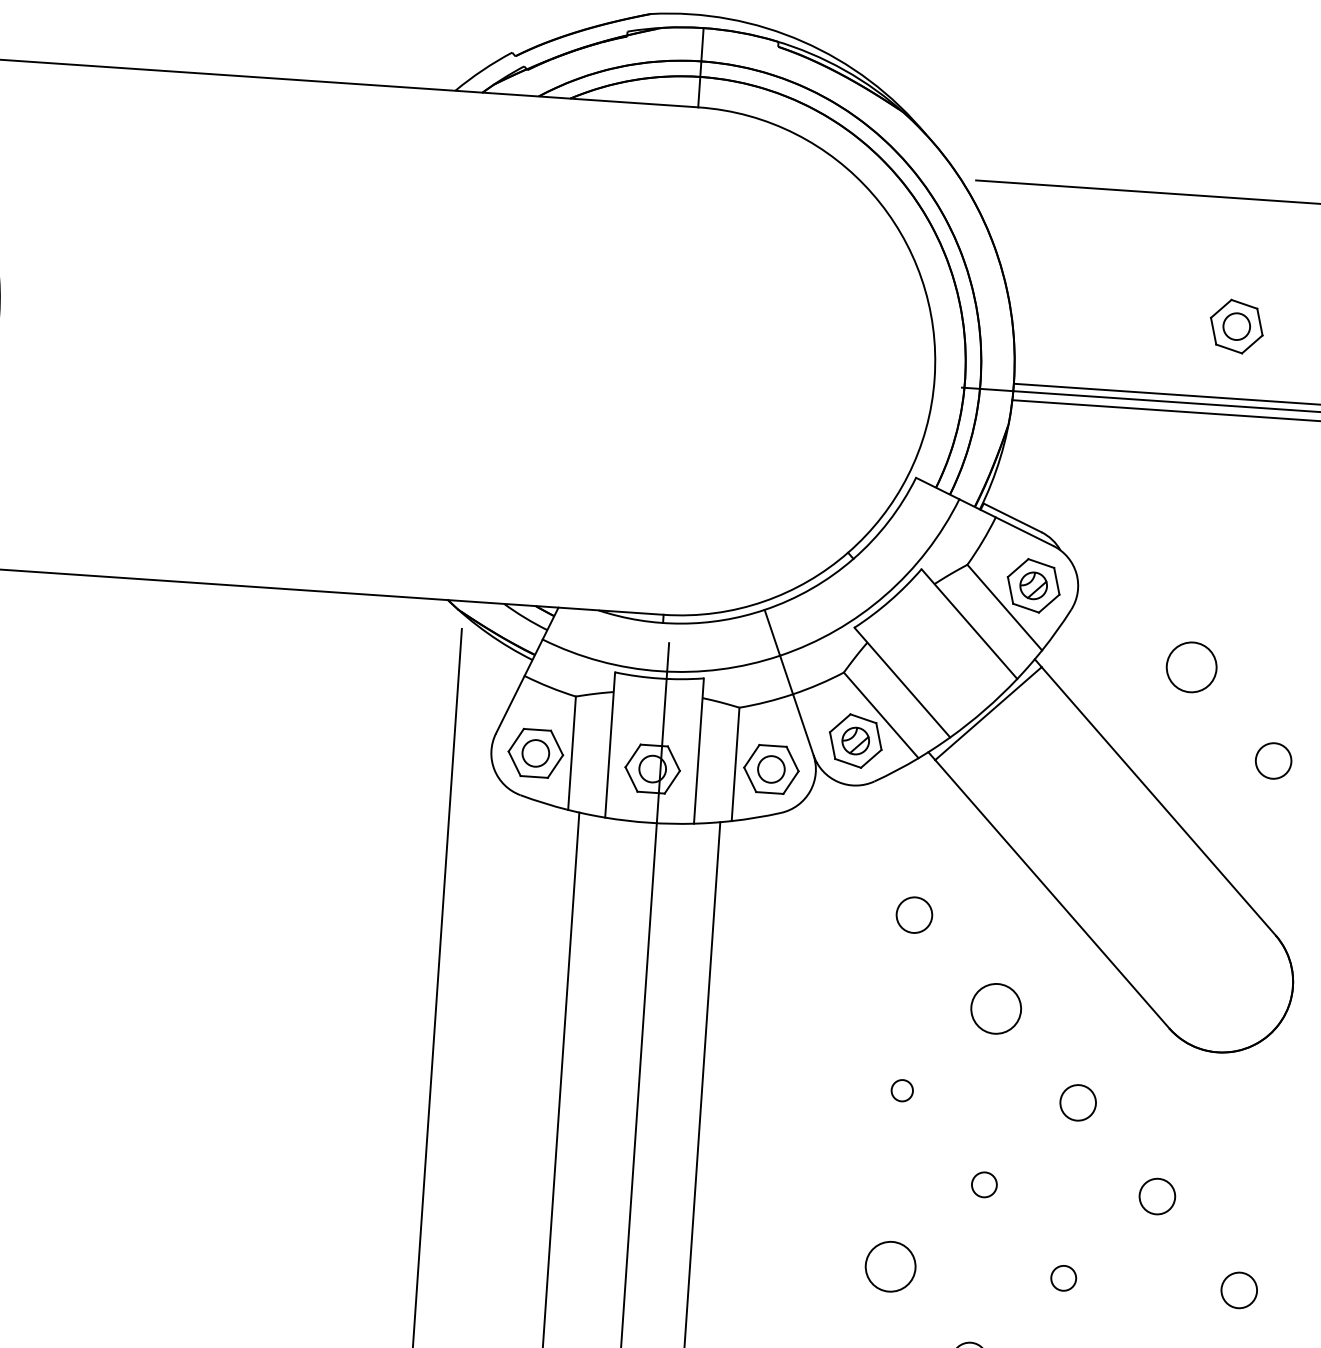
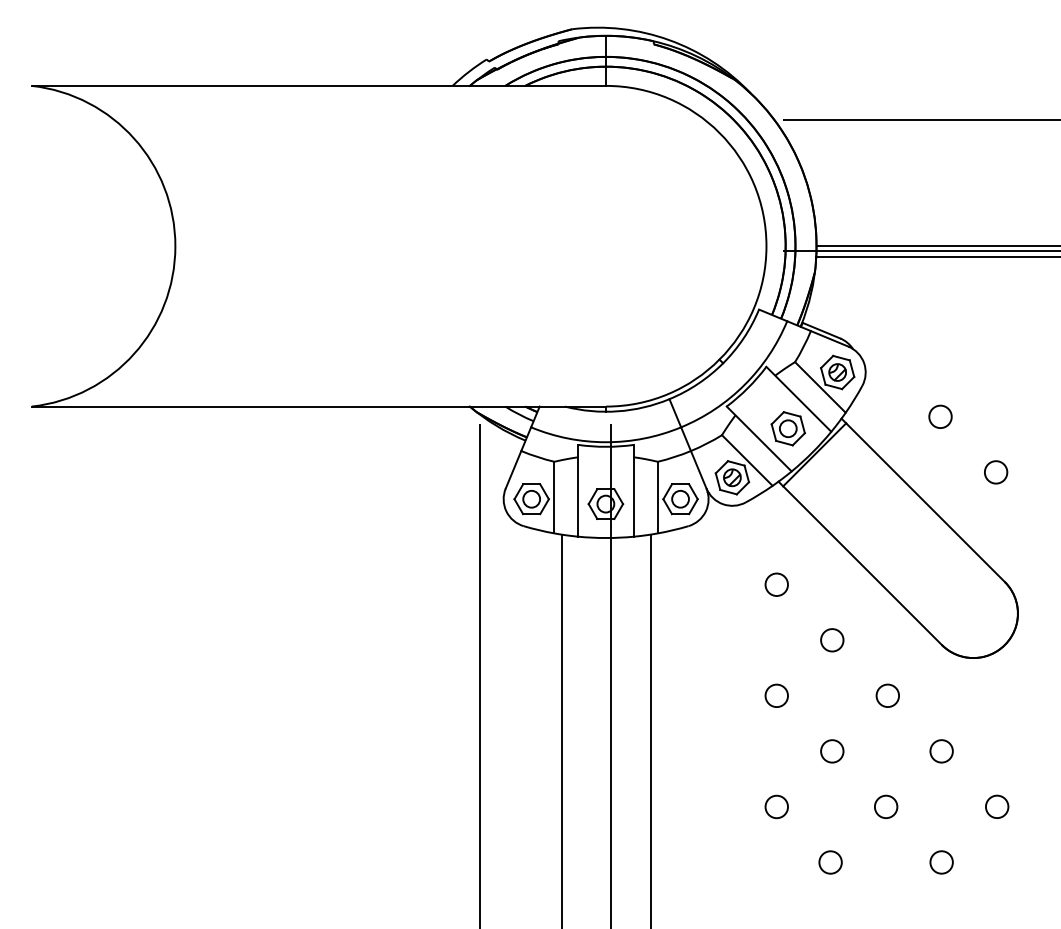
part: (1235, 326) -> (787, 428), moved
circle: (1191, 666) -> (940, 416), size x0.71
circle: (996, 1009) -> (832, 640), size x0.71
circle: (902, 1090) -> (776, 695), size x1.67
circle: (984, 1185) -> (832, 751), size x1.43
circle: (890, 1266) -> (776, 806), size x0.71
circle: (1064, 1277) -> (886, 806), size x1.43

